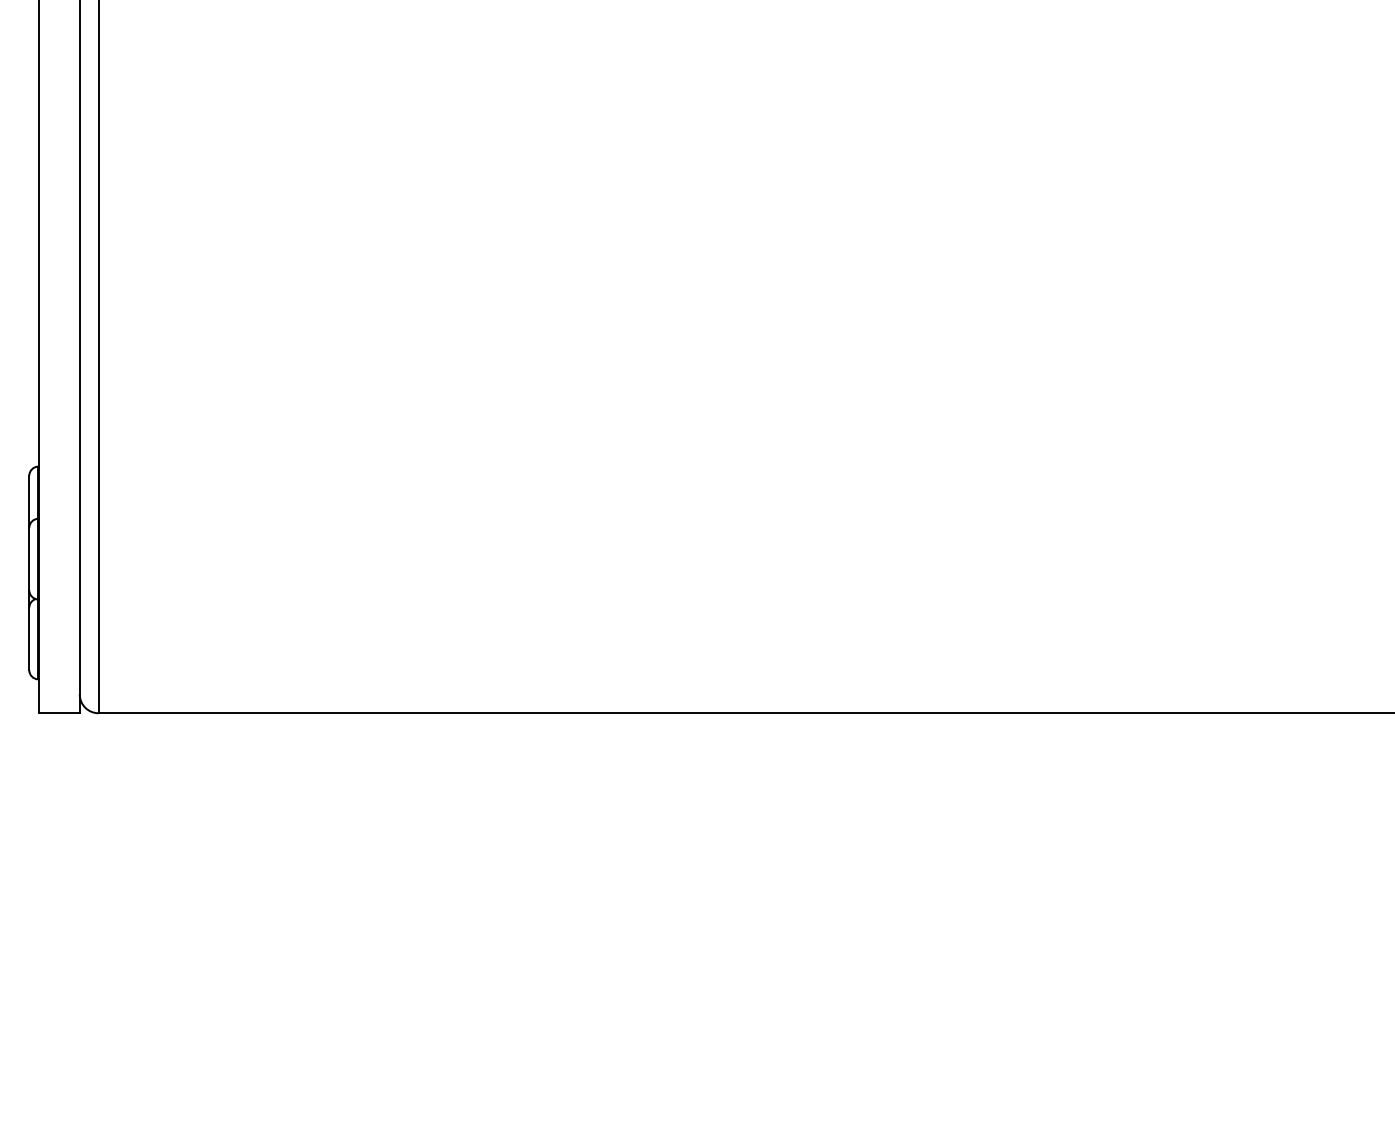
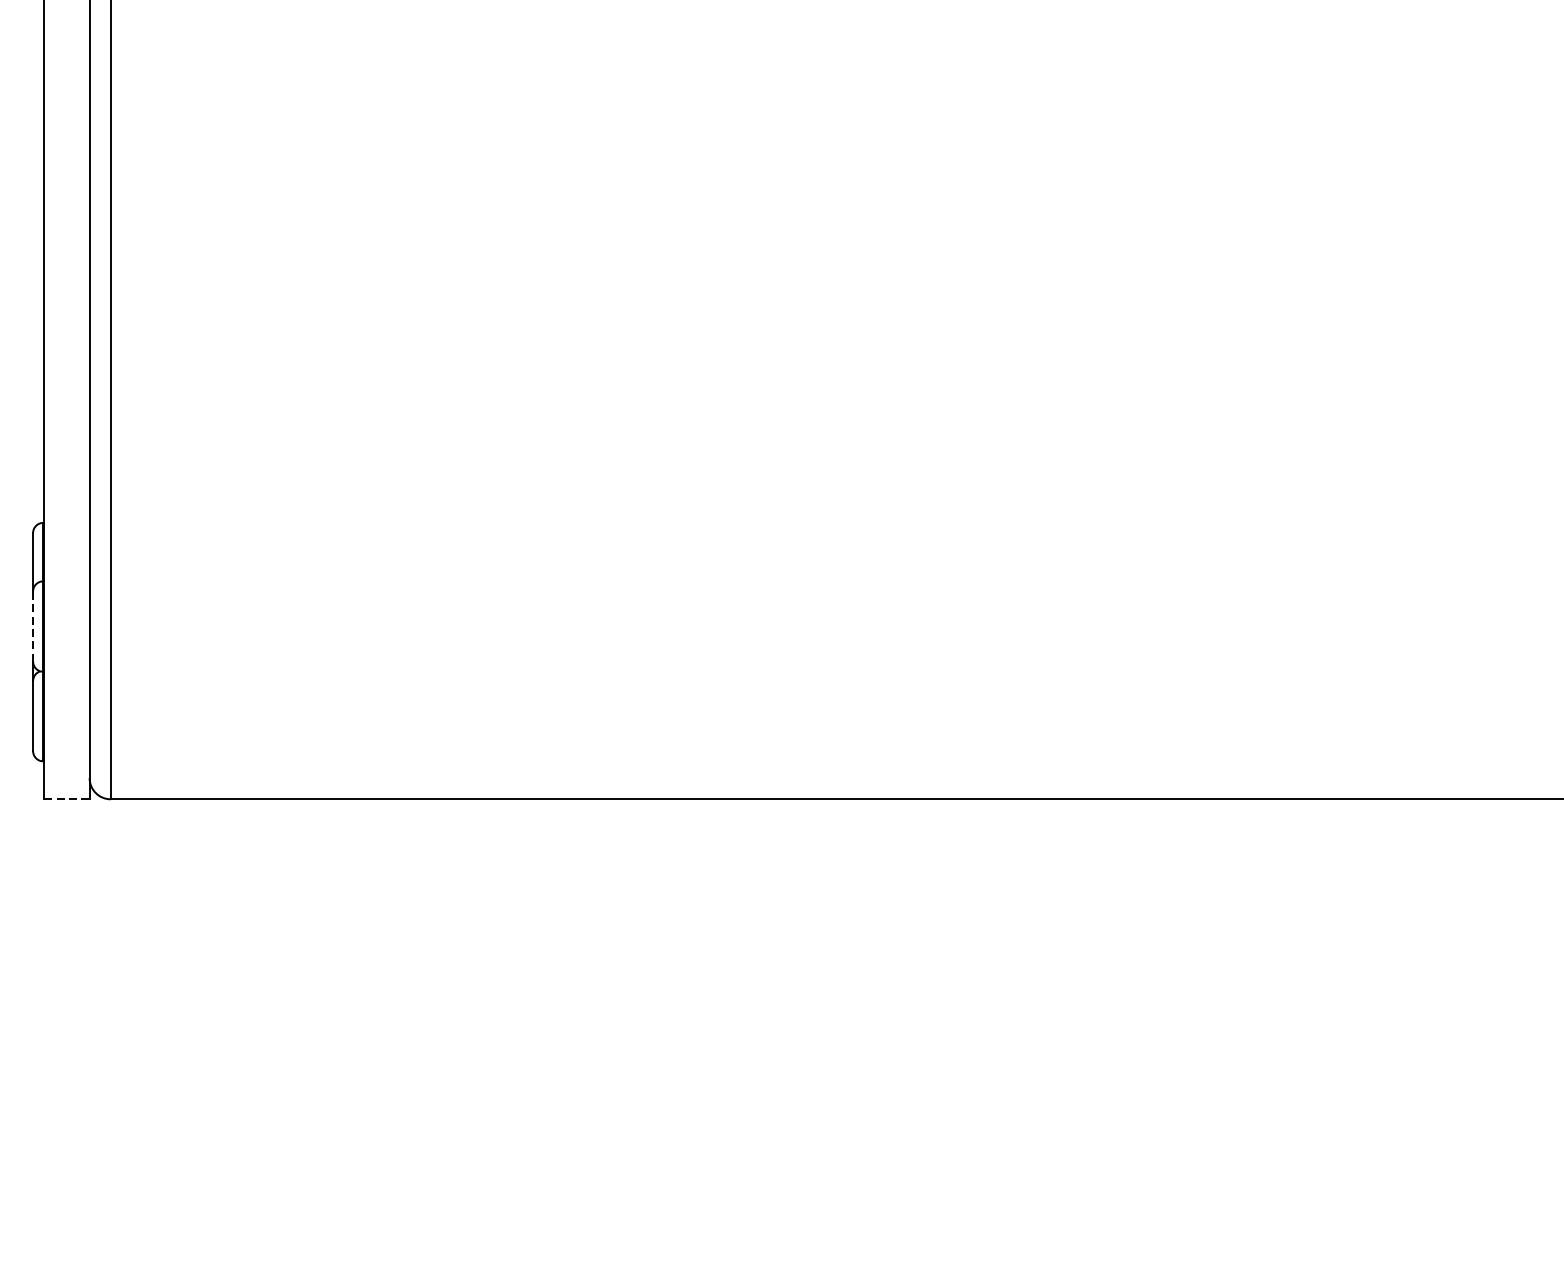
line: (29, 558) -> (33, 625), solid -> dashed
line: (60, 713) -> (68, 799), solid -> dashed

